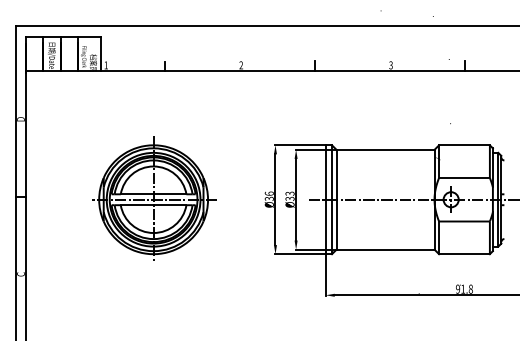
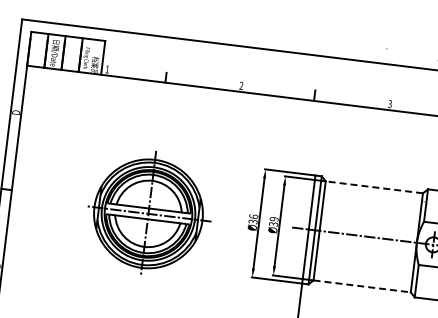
line: (385, 149) -> (374, 186), solid -> dashed
text: (290, 193) -> (274, 219), Ø33 -> Ø39
part: (154, 198) -> (149, 212), moved
line: (385, 249) -> (362, 286), solid -> dashed

